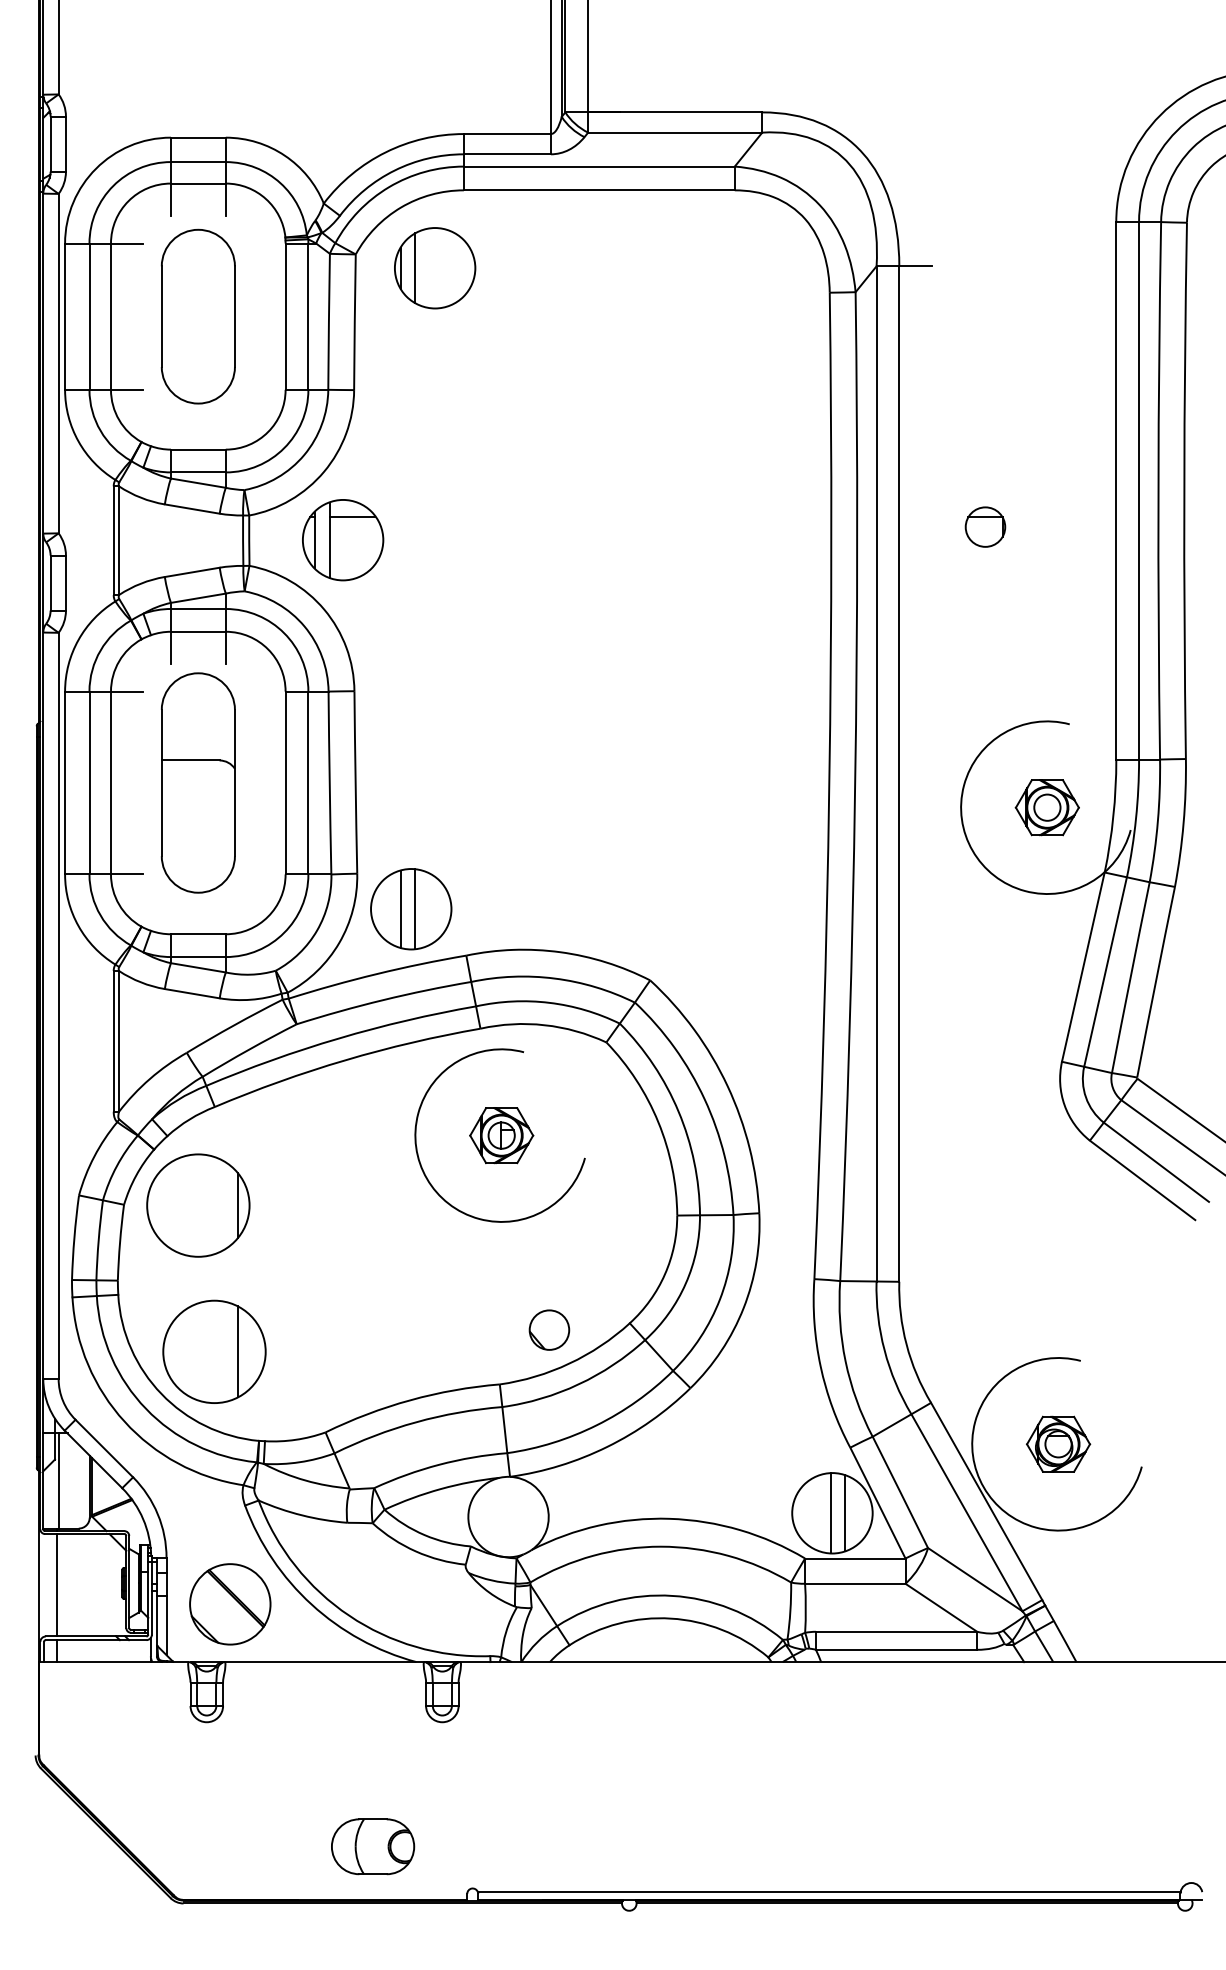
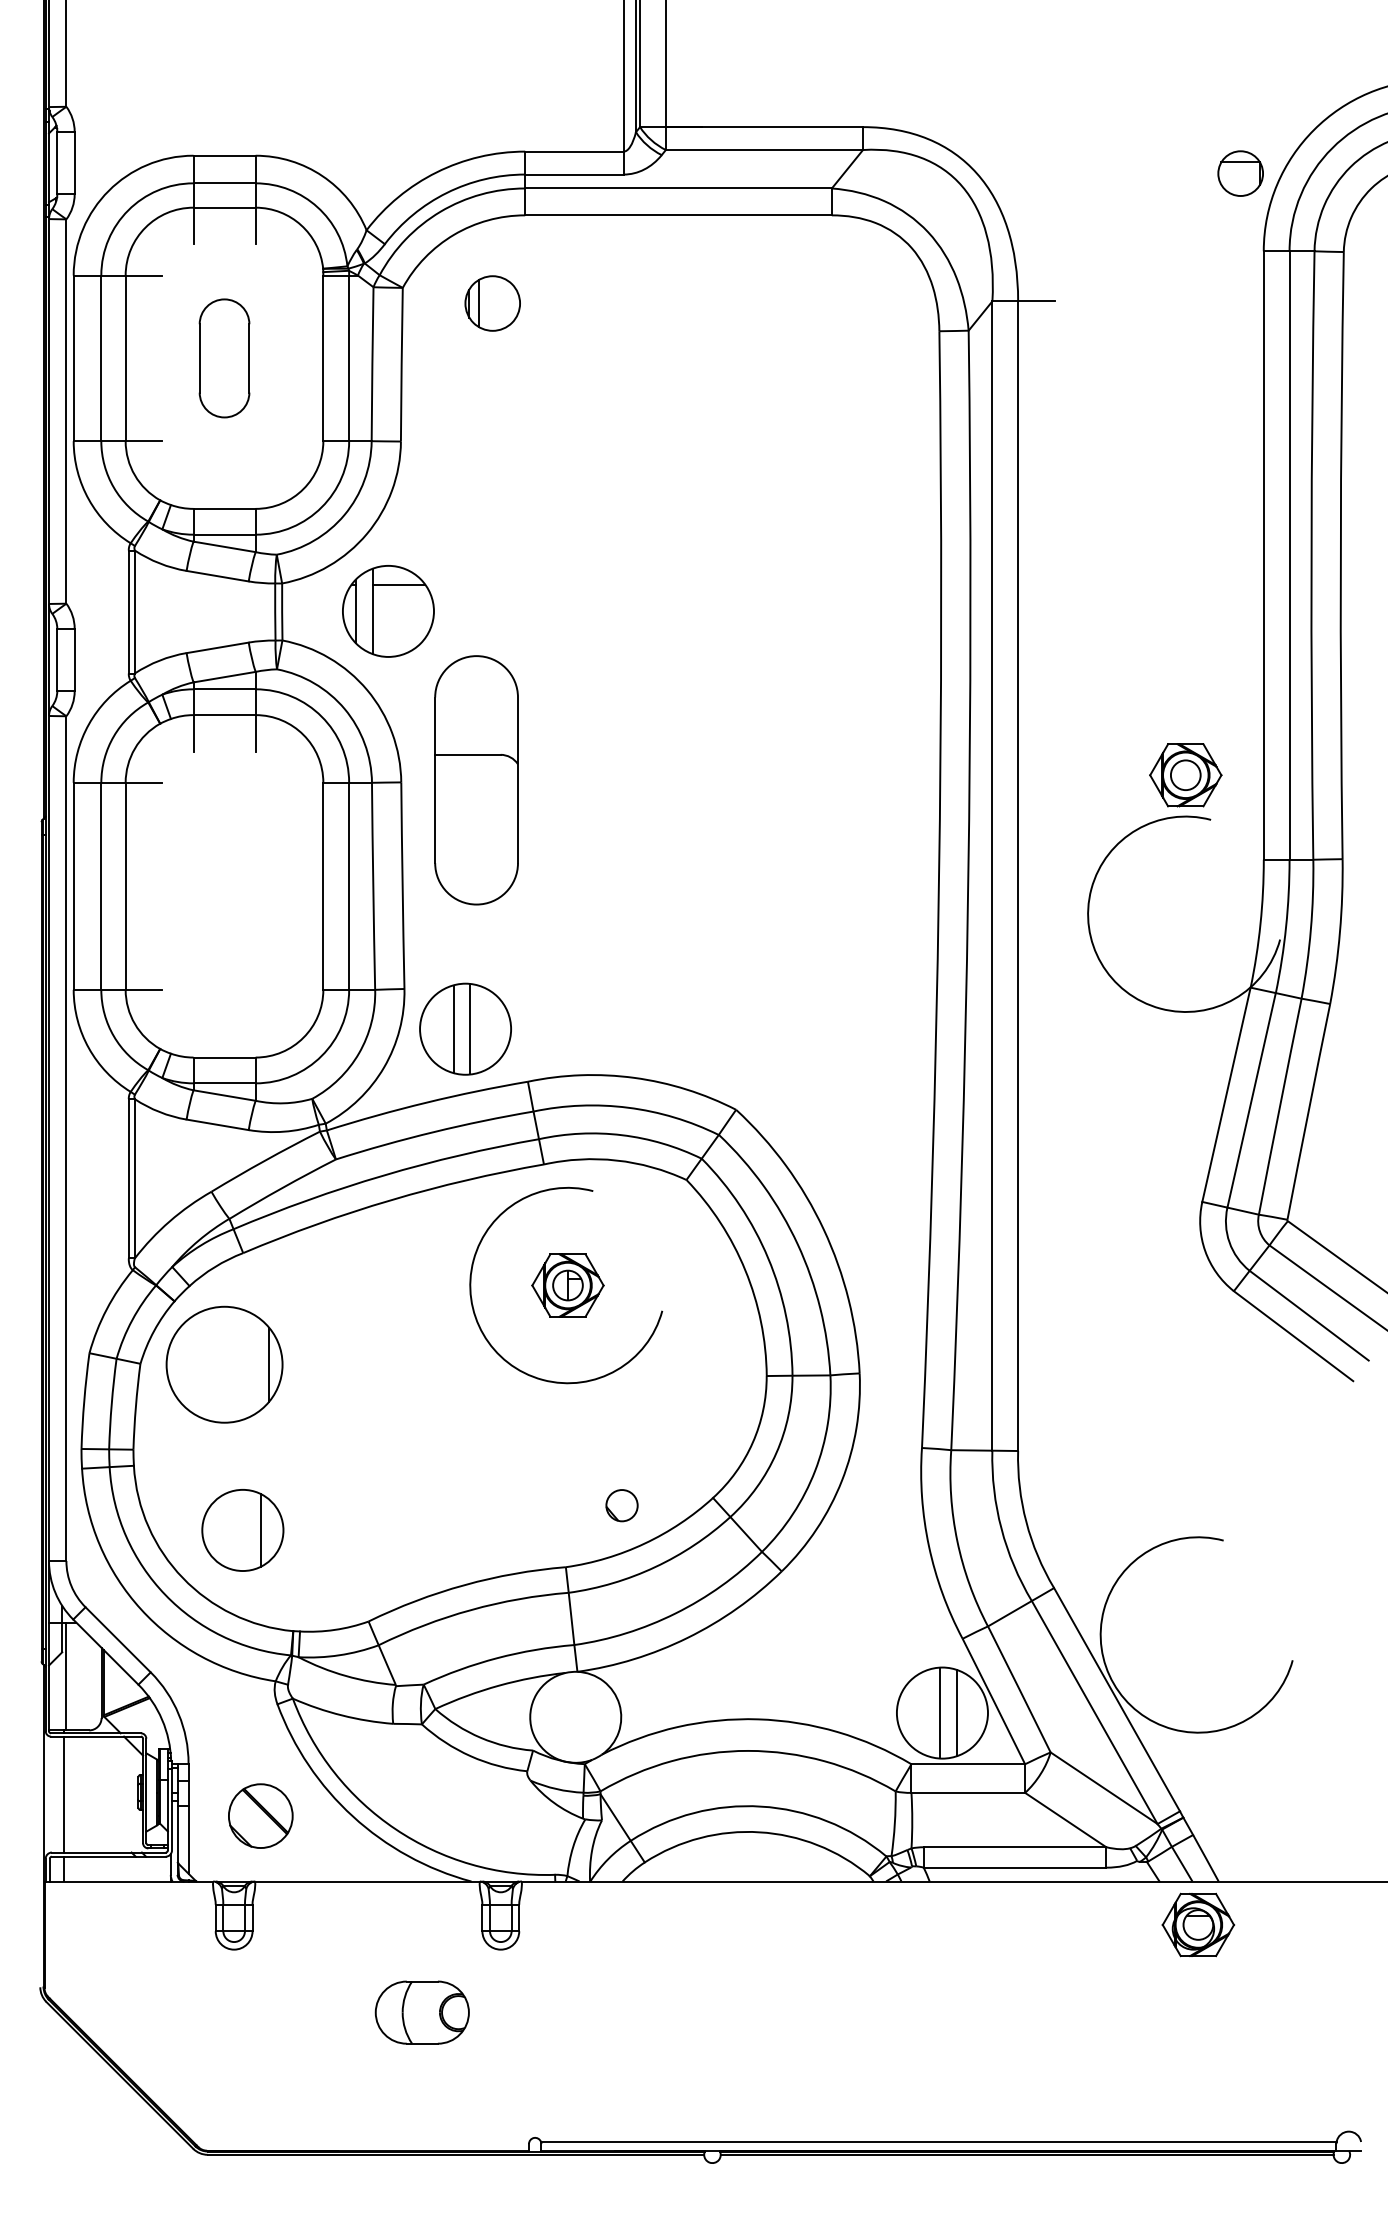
part: (435, 268) -> (492, 303), size x0.6
part: (198, 316) -> (224, 358), size x0.6
part: (985, 527) -> (1240, 173), moved
part: (198, 783) -> (476, 780), moved
part: (1047, 807) -> (1185, 775), moved
part: (548, 1329) -> (621, 1505), size x0.7
part: (214, 1352) -> (242, 1530), size x0.7
part: (1057, 1443) -> (1197, 1924), moved
part: (230, 1603) -> (260, 1815), size x0.7
part: (372, 1846) -> (421, 2012), moved

